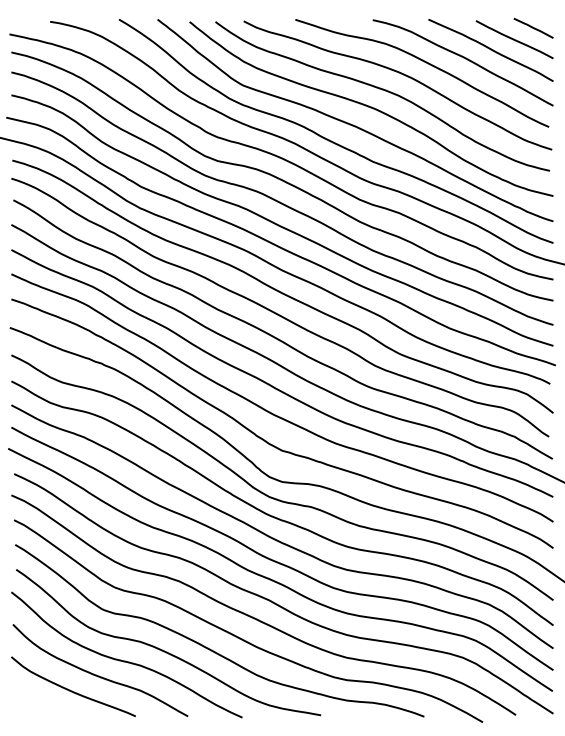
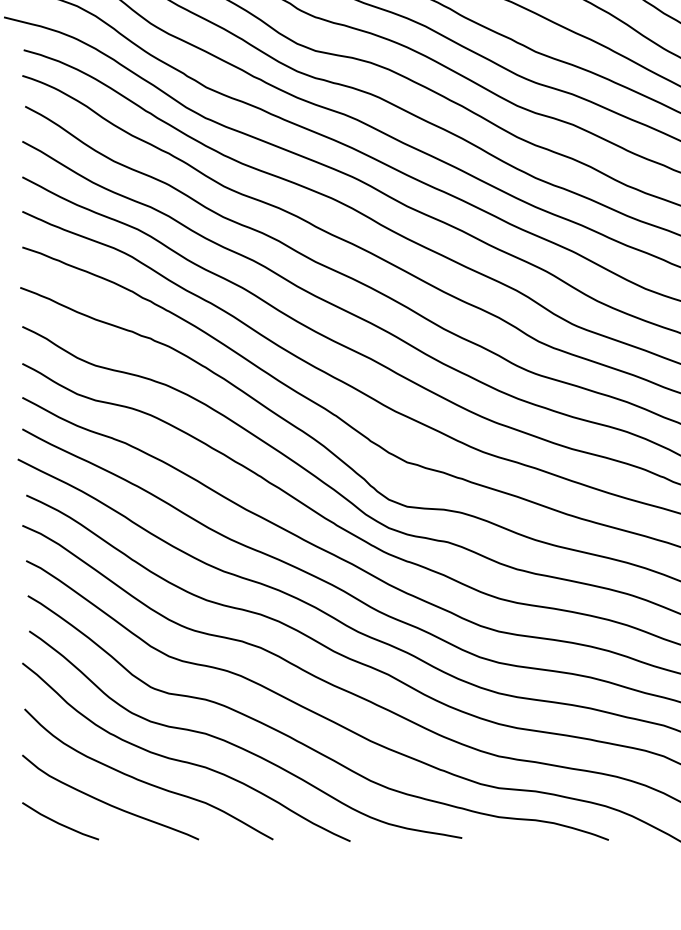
line: (38, 704) -> (60, 822), added

